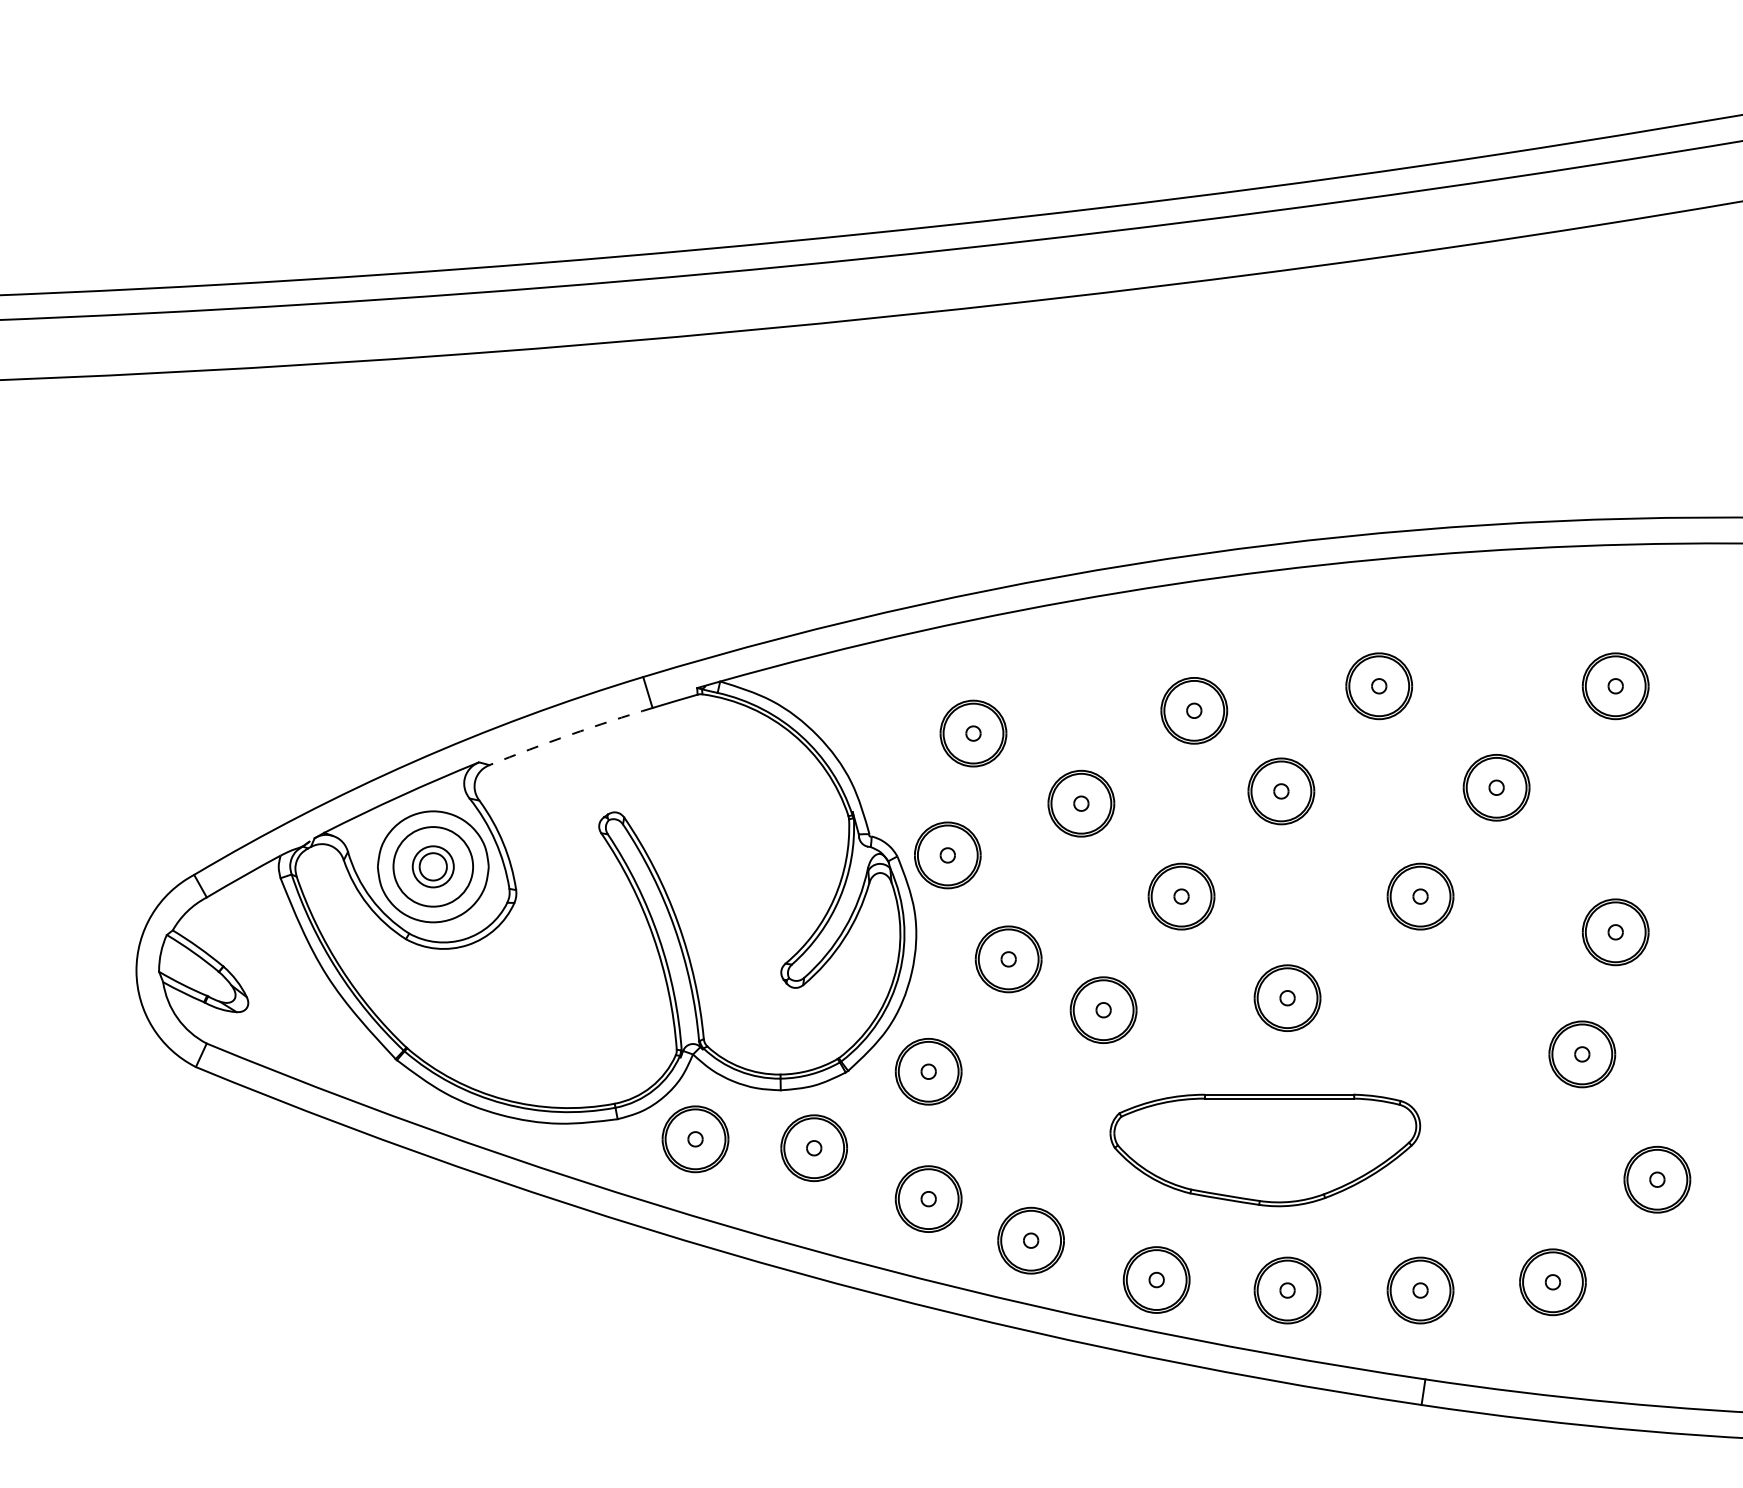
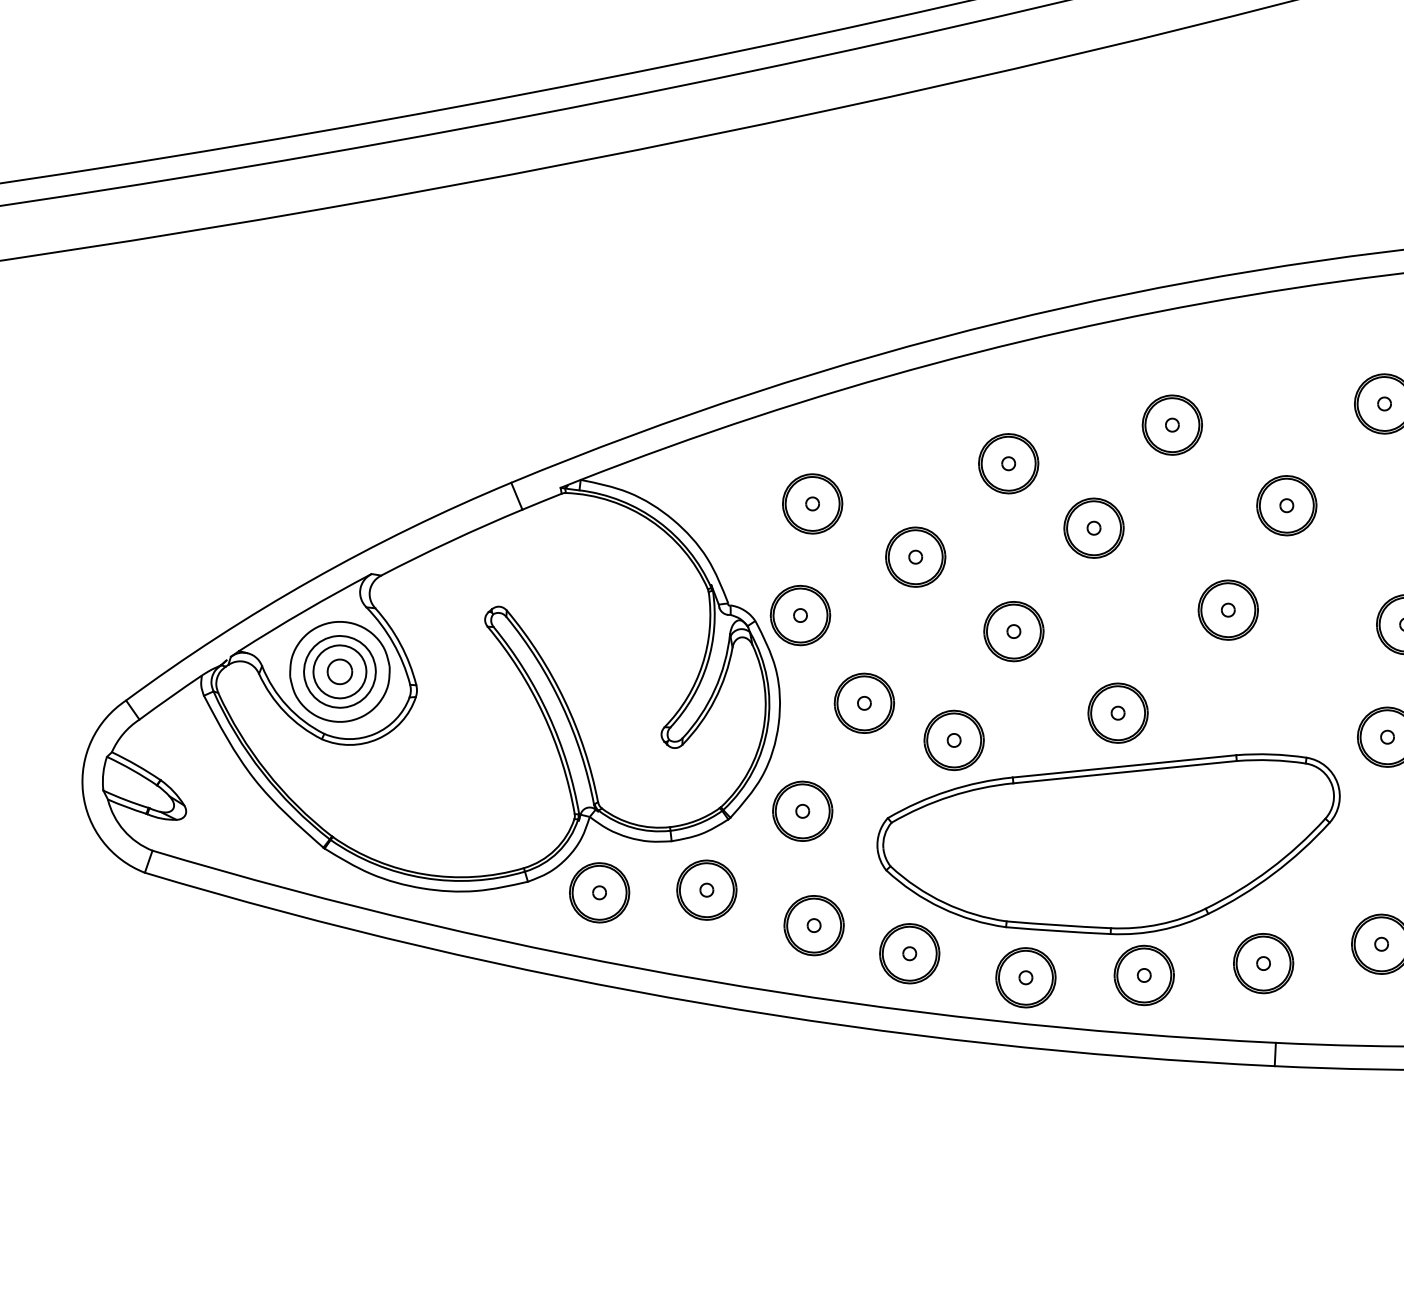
arc: (570, 734) -> (451, 540), dashed -> solid
circle: (432, 866) -> (339, 671), size x1.43
part: (1265, 1150) -> (1111, 851), size x1.67

